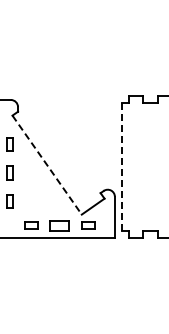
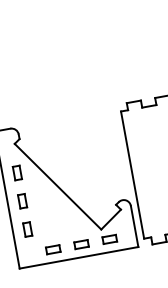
line: (47, 165) -> (58, 187), dashed -> solid
line: (122, 167) -> (133, 175), dashed -> solid
part: (59, 225) -> (81, 244), size x0.71

